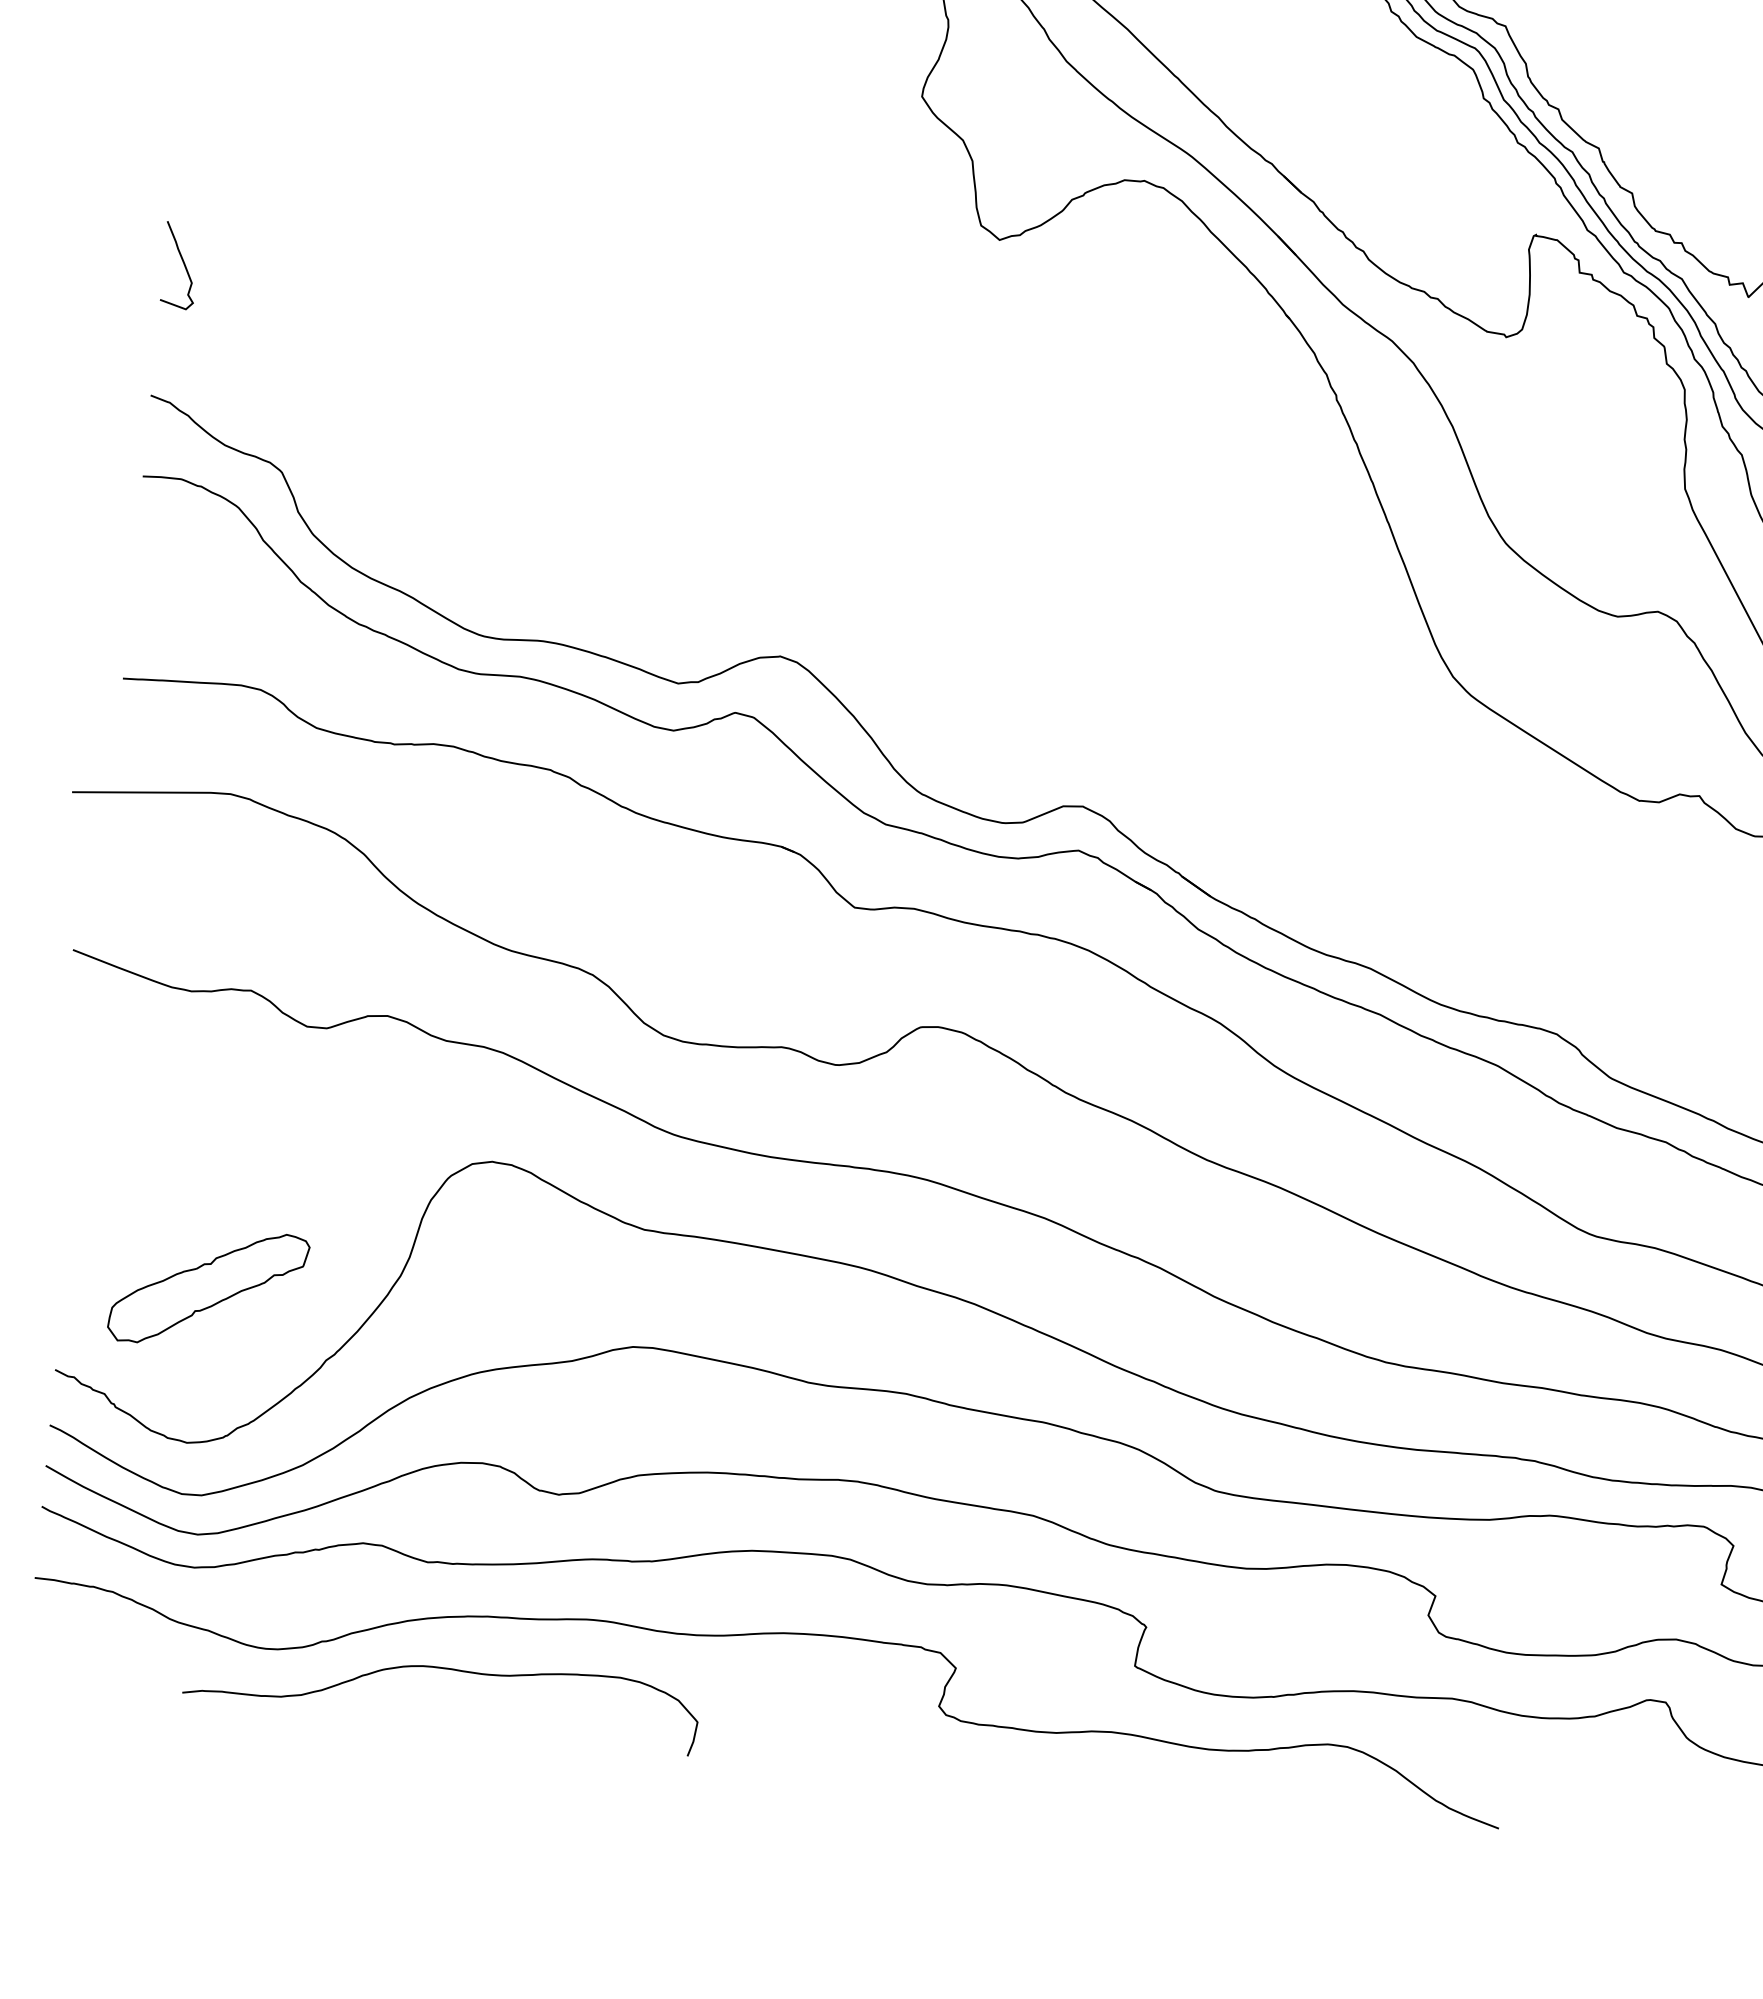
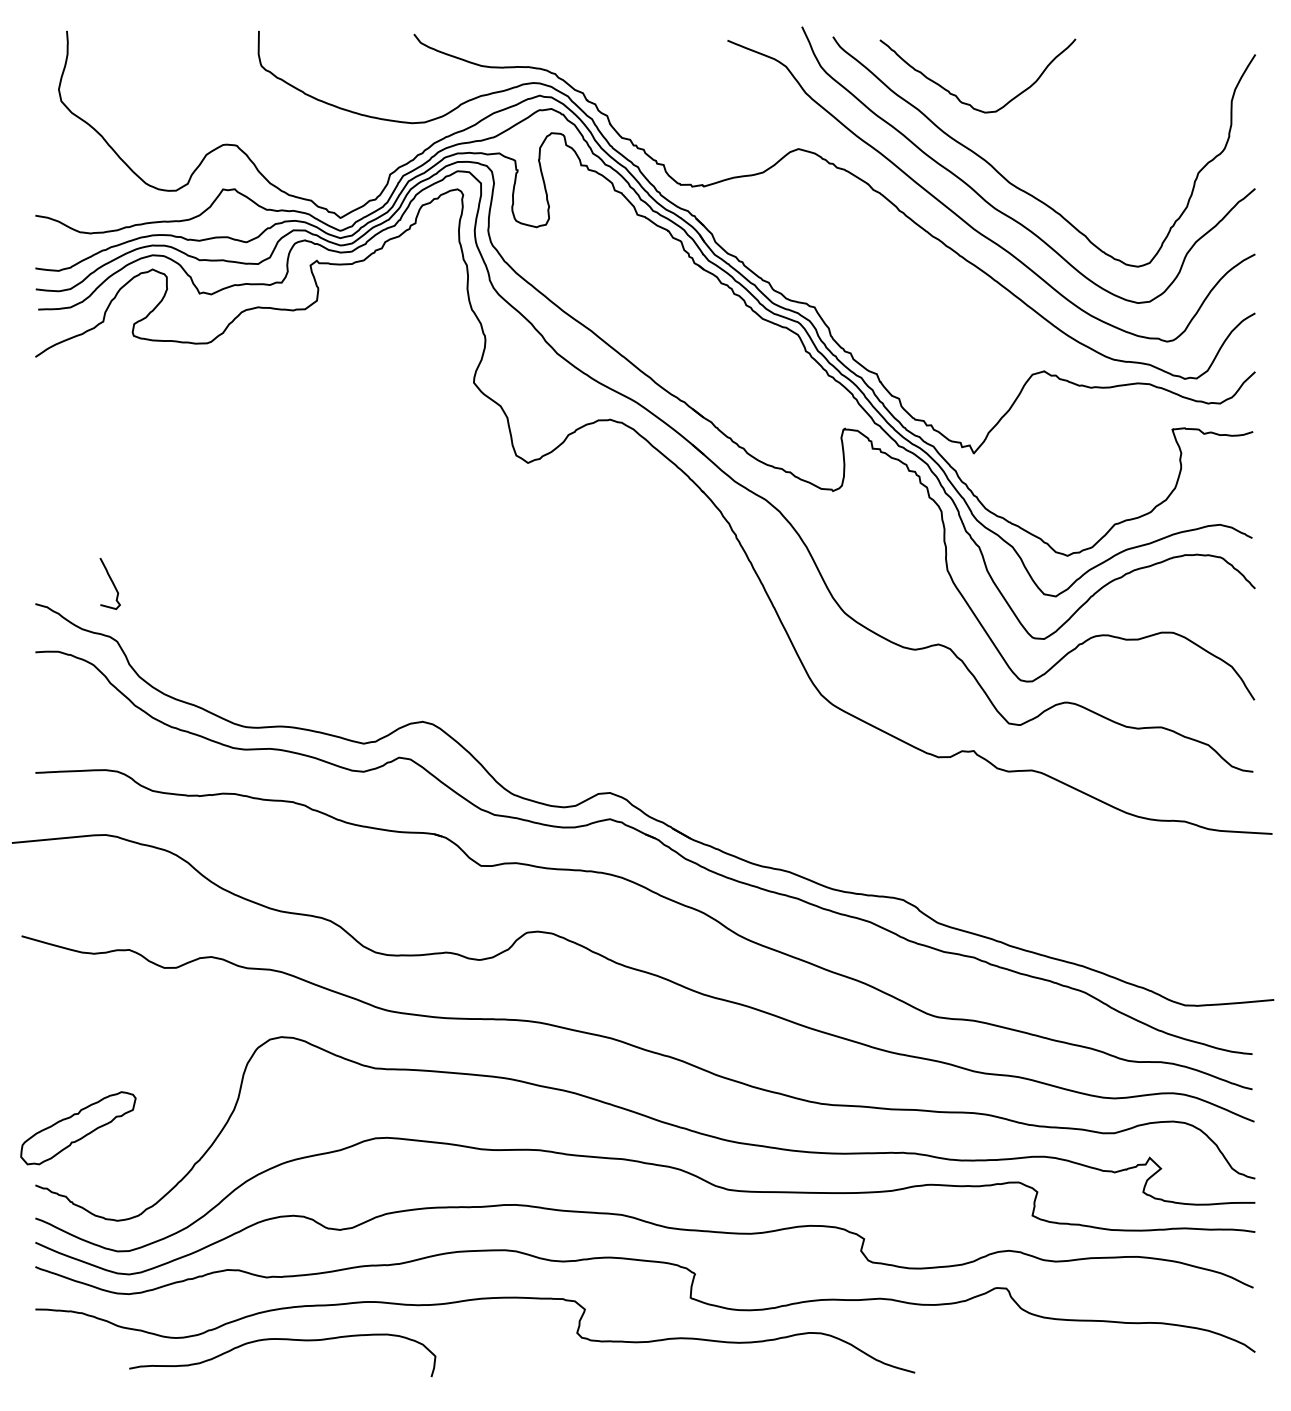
curve: (182, 263) -> (111, 582), moved
part: (208, 1288) -> (78, 1128), moved

